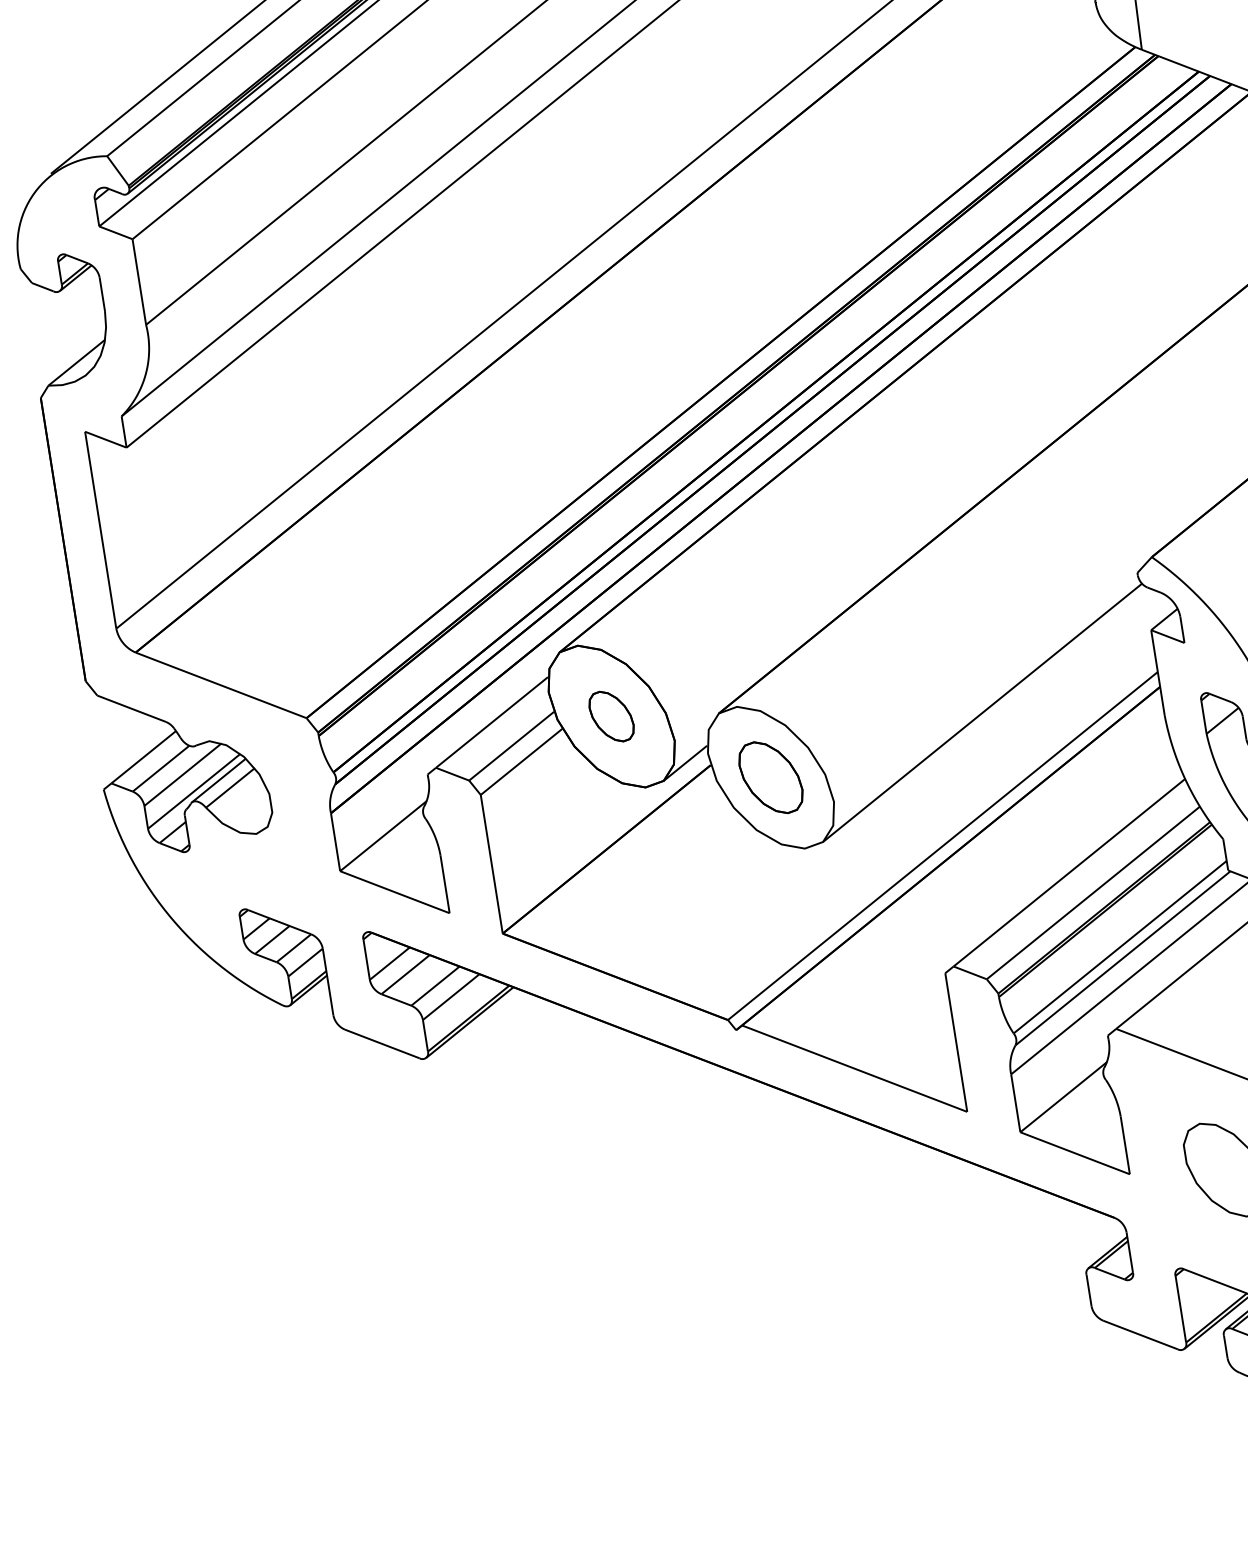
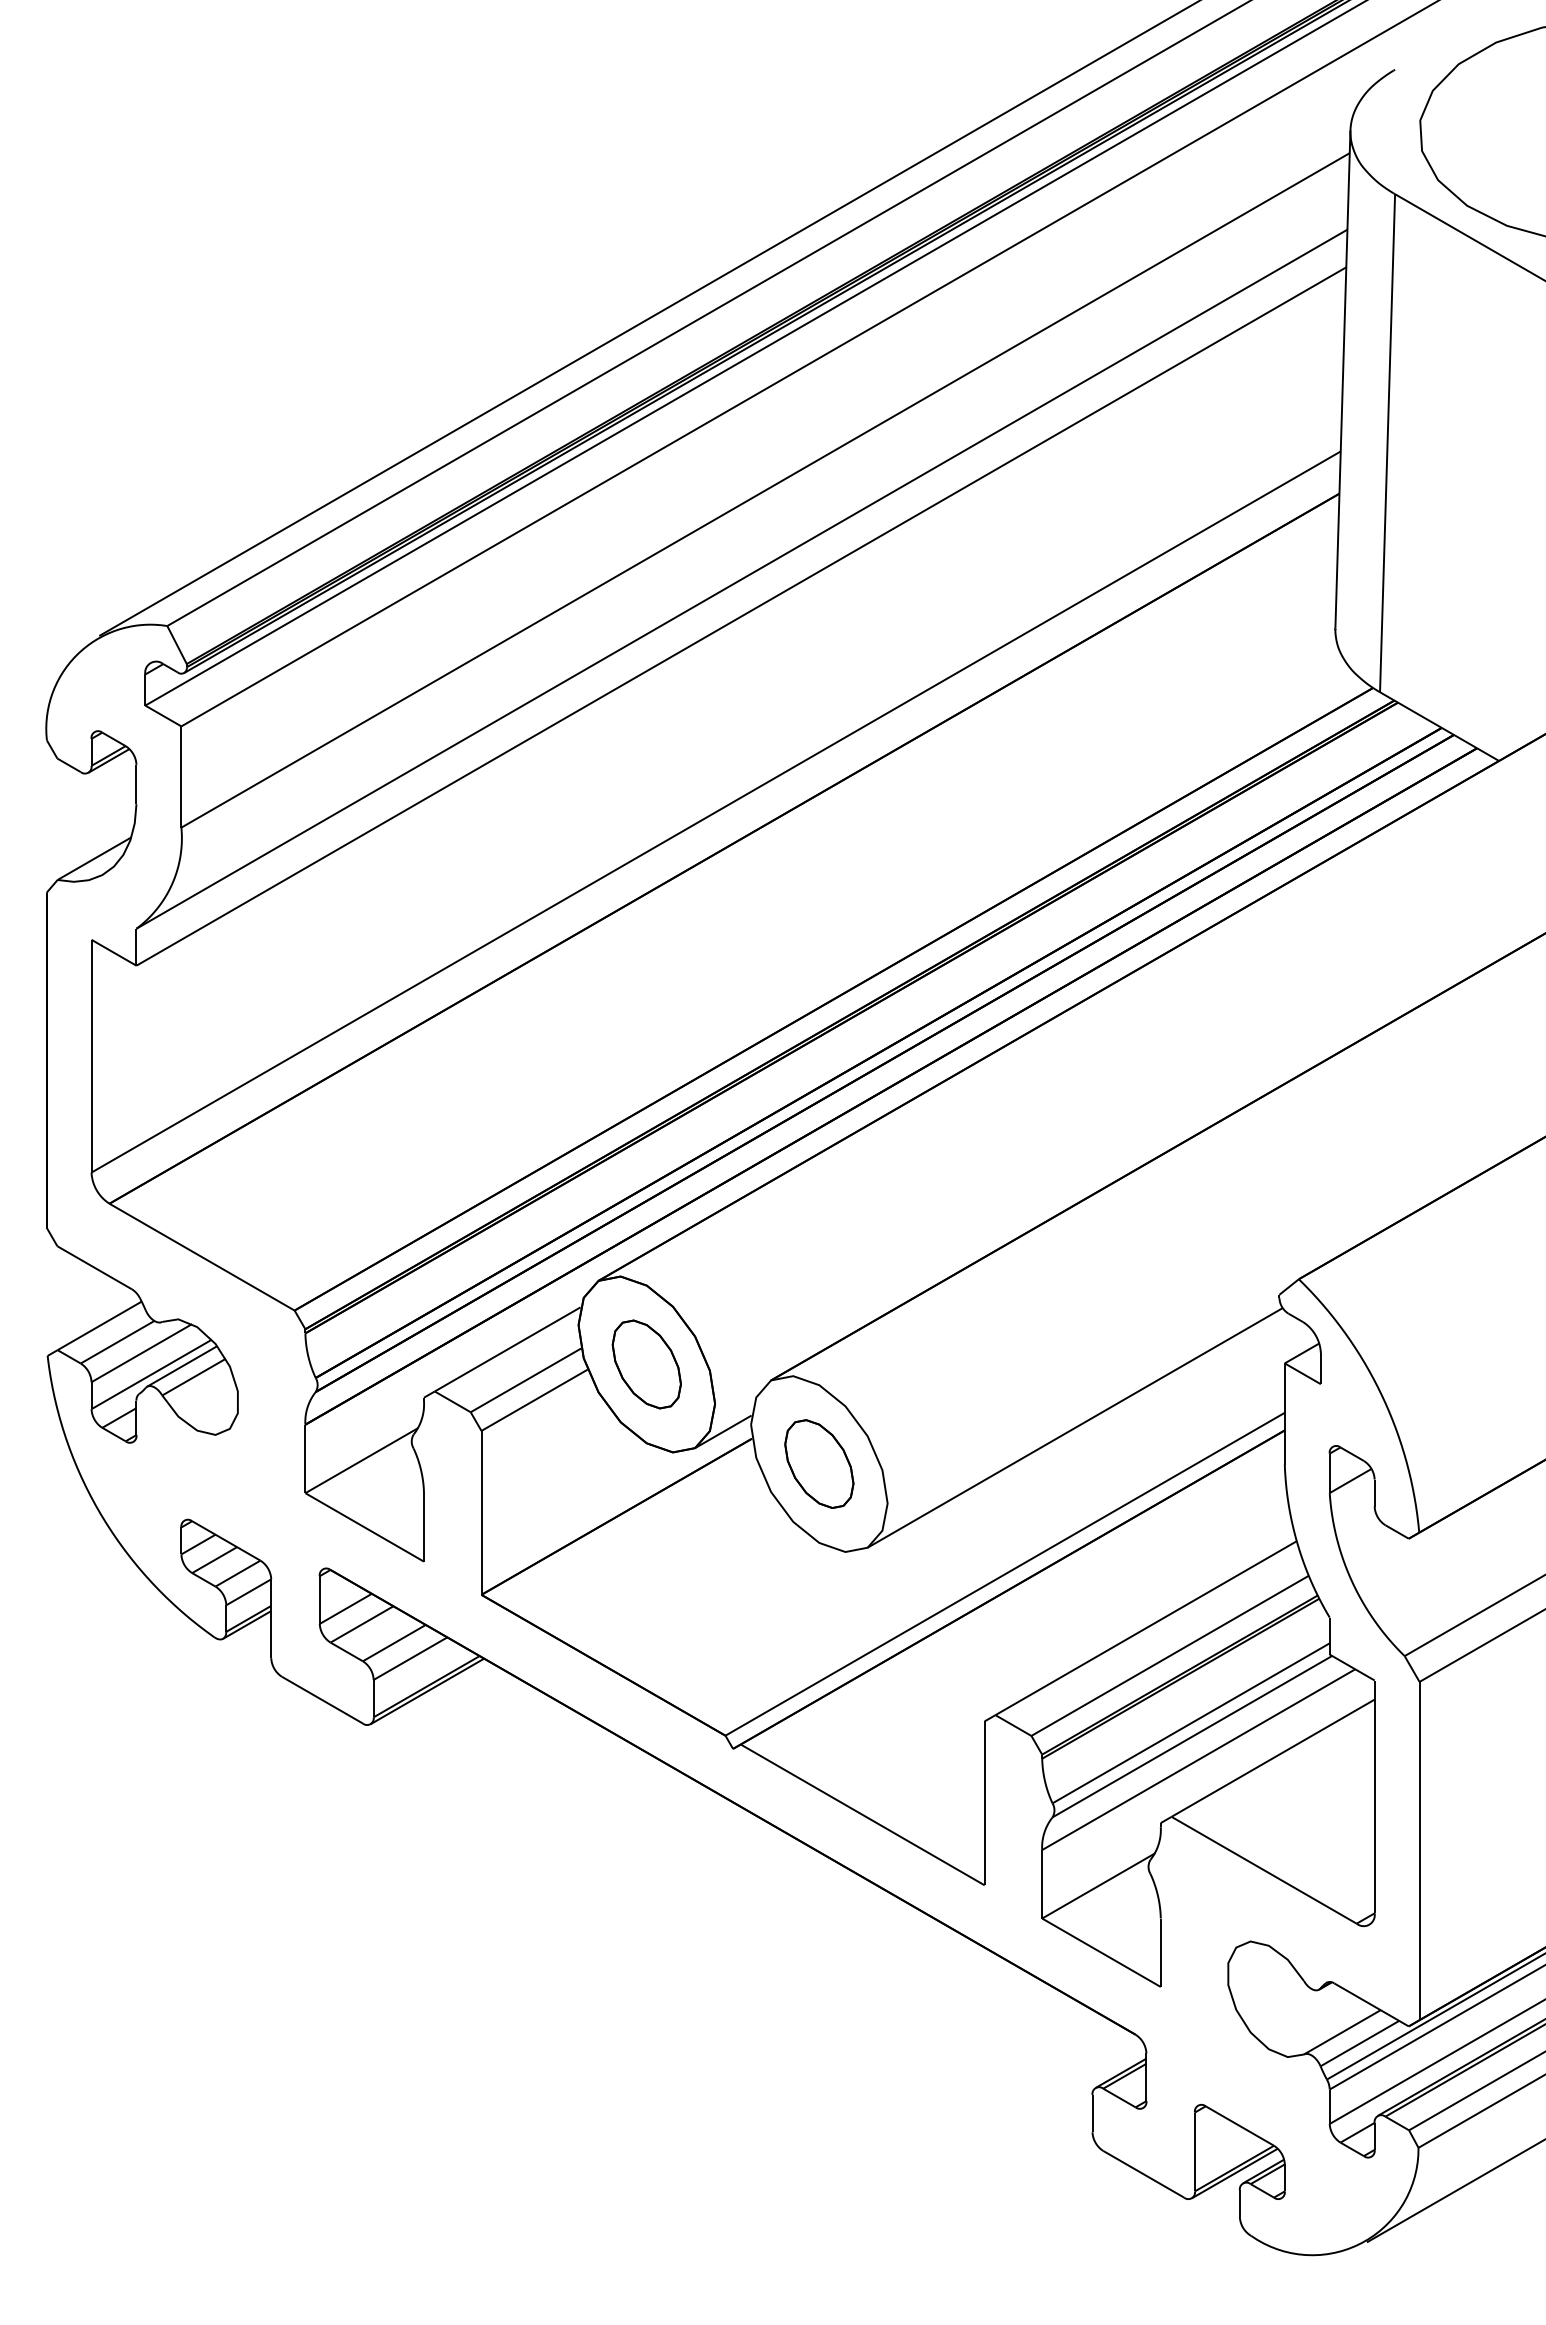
part: (611, 716) -> (646, 1364), size x1.43

